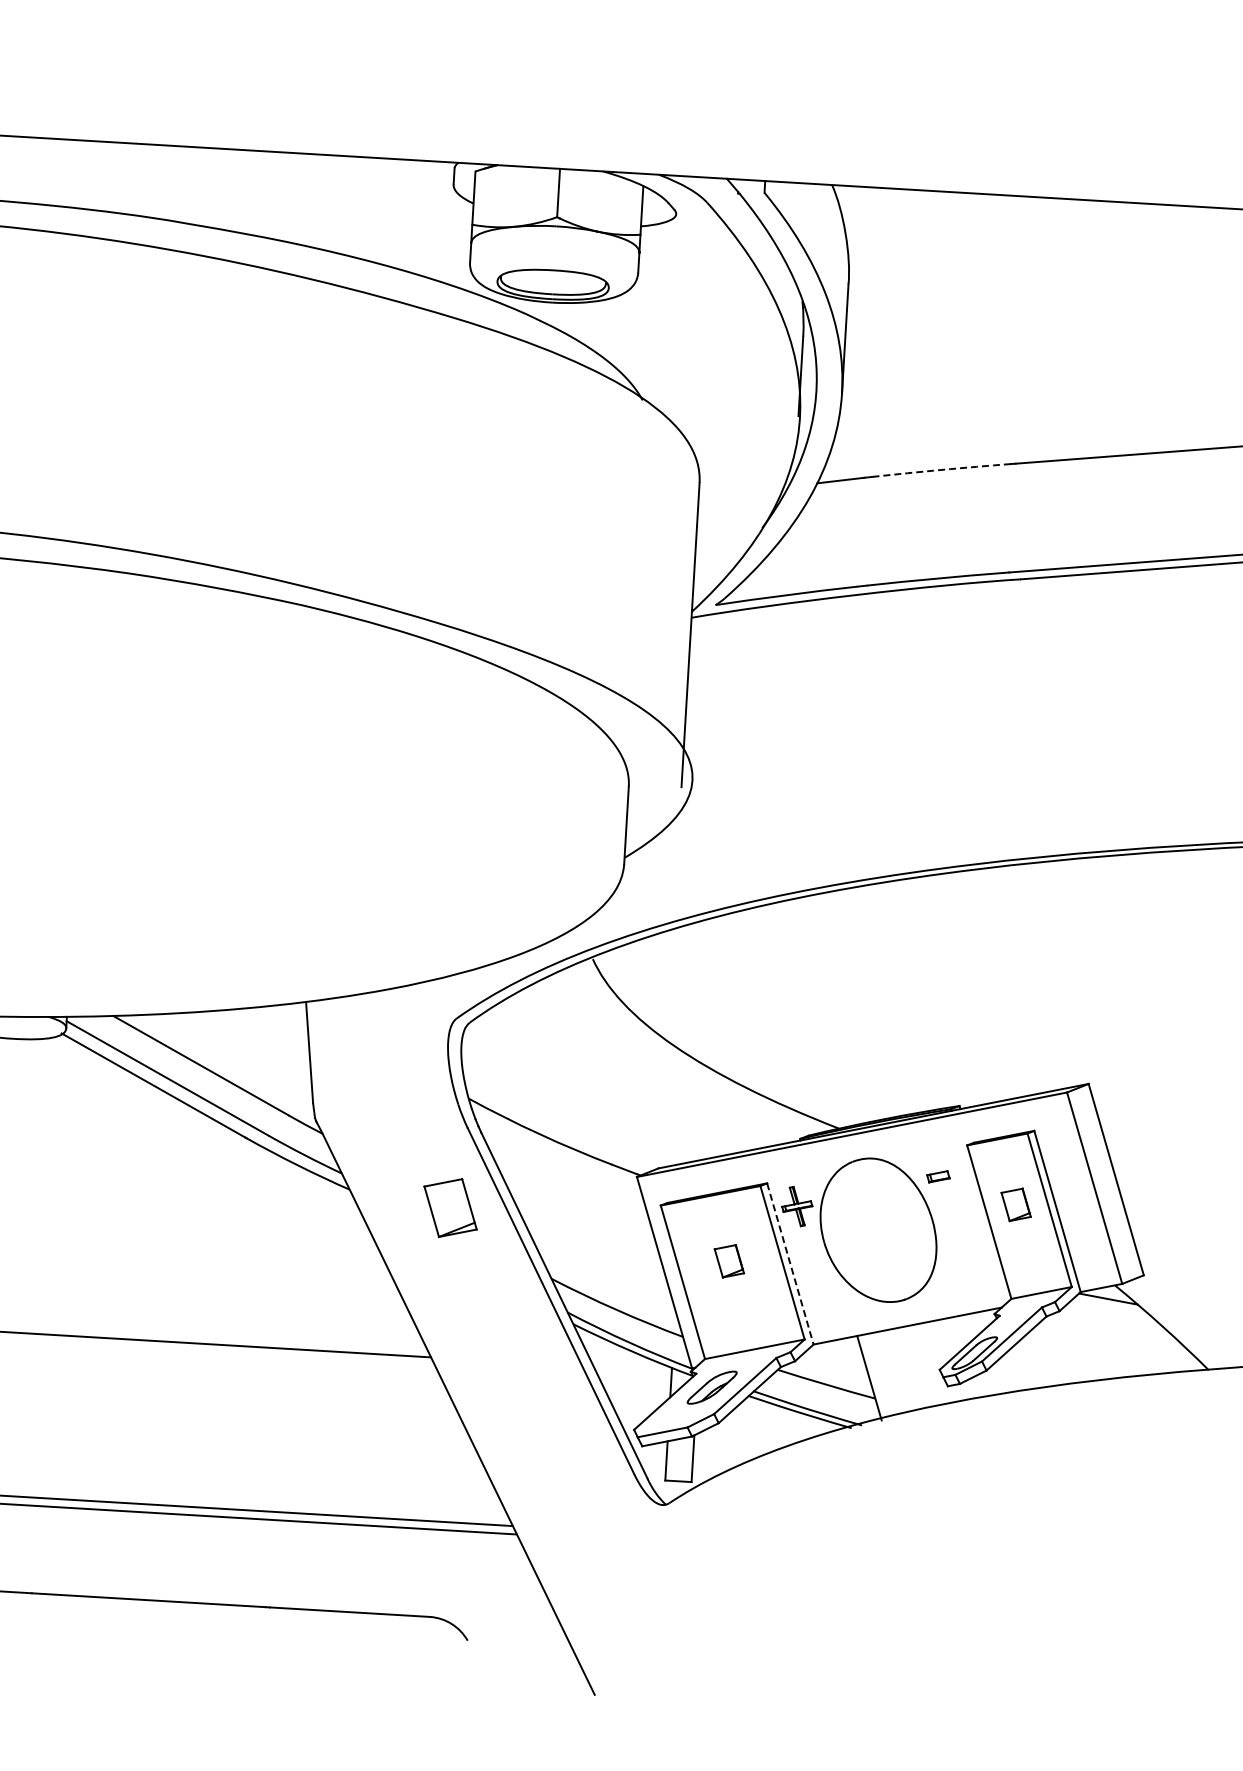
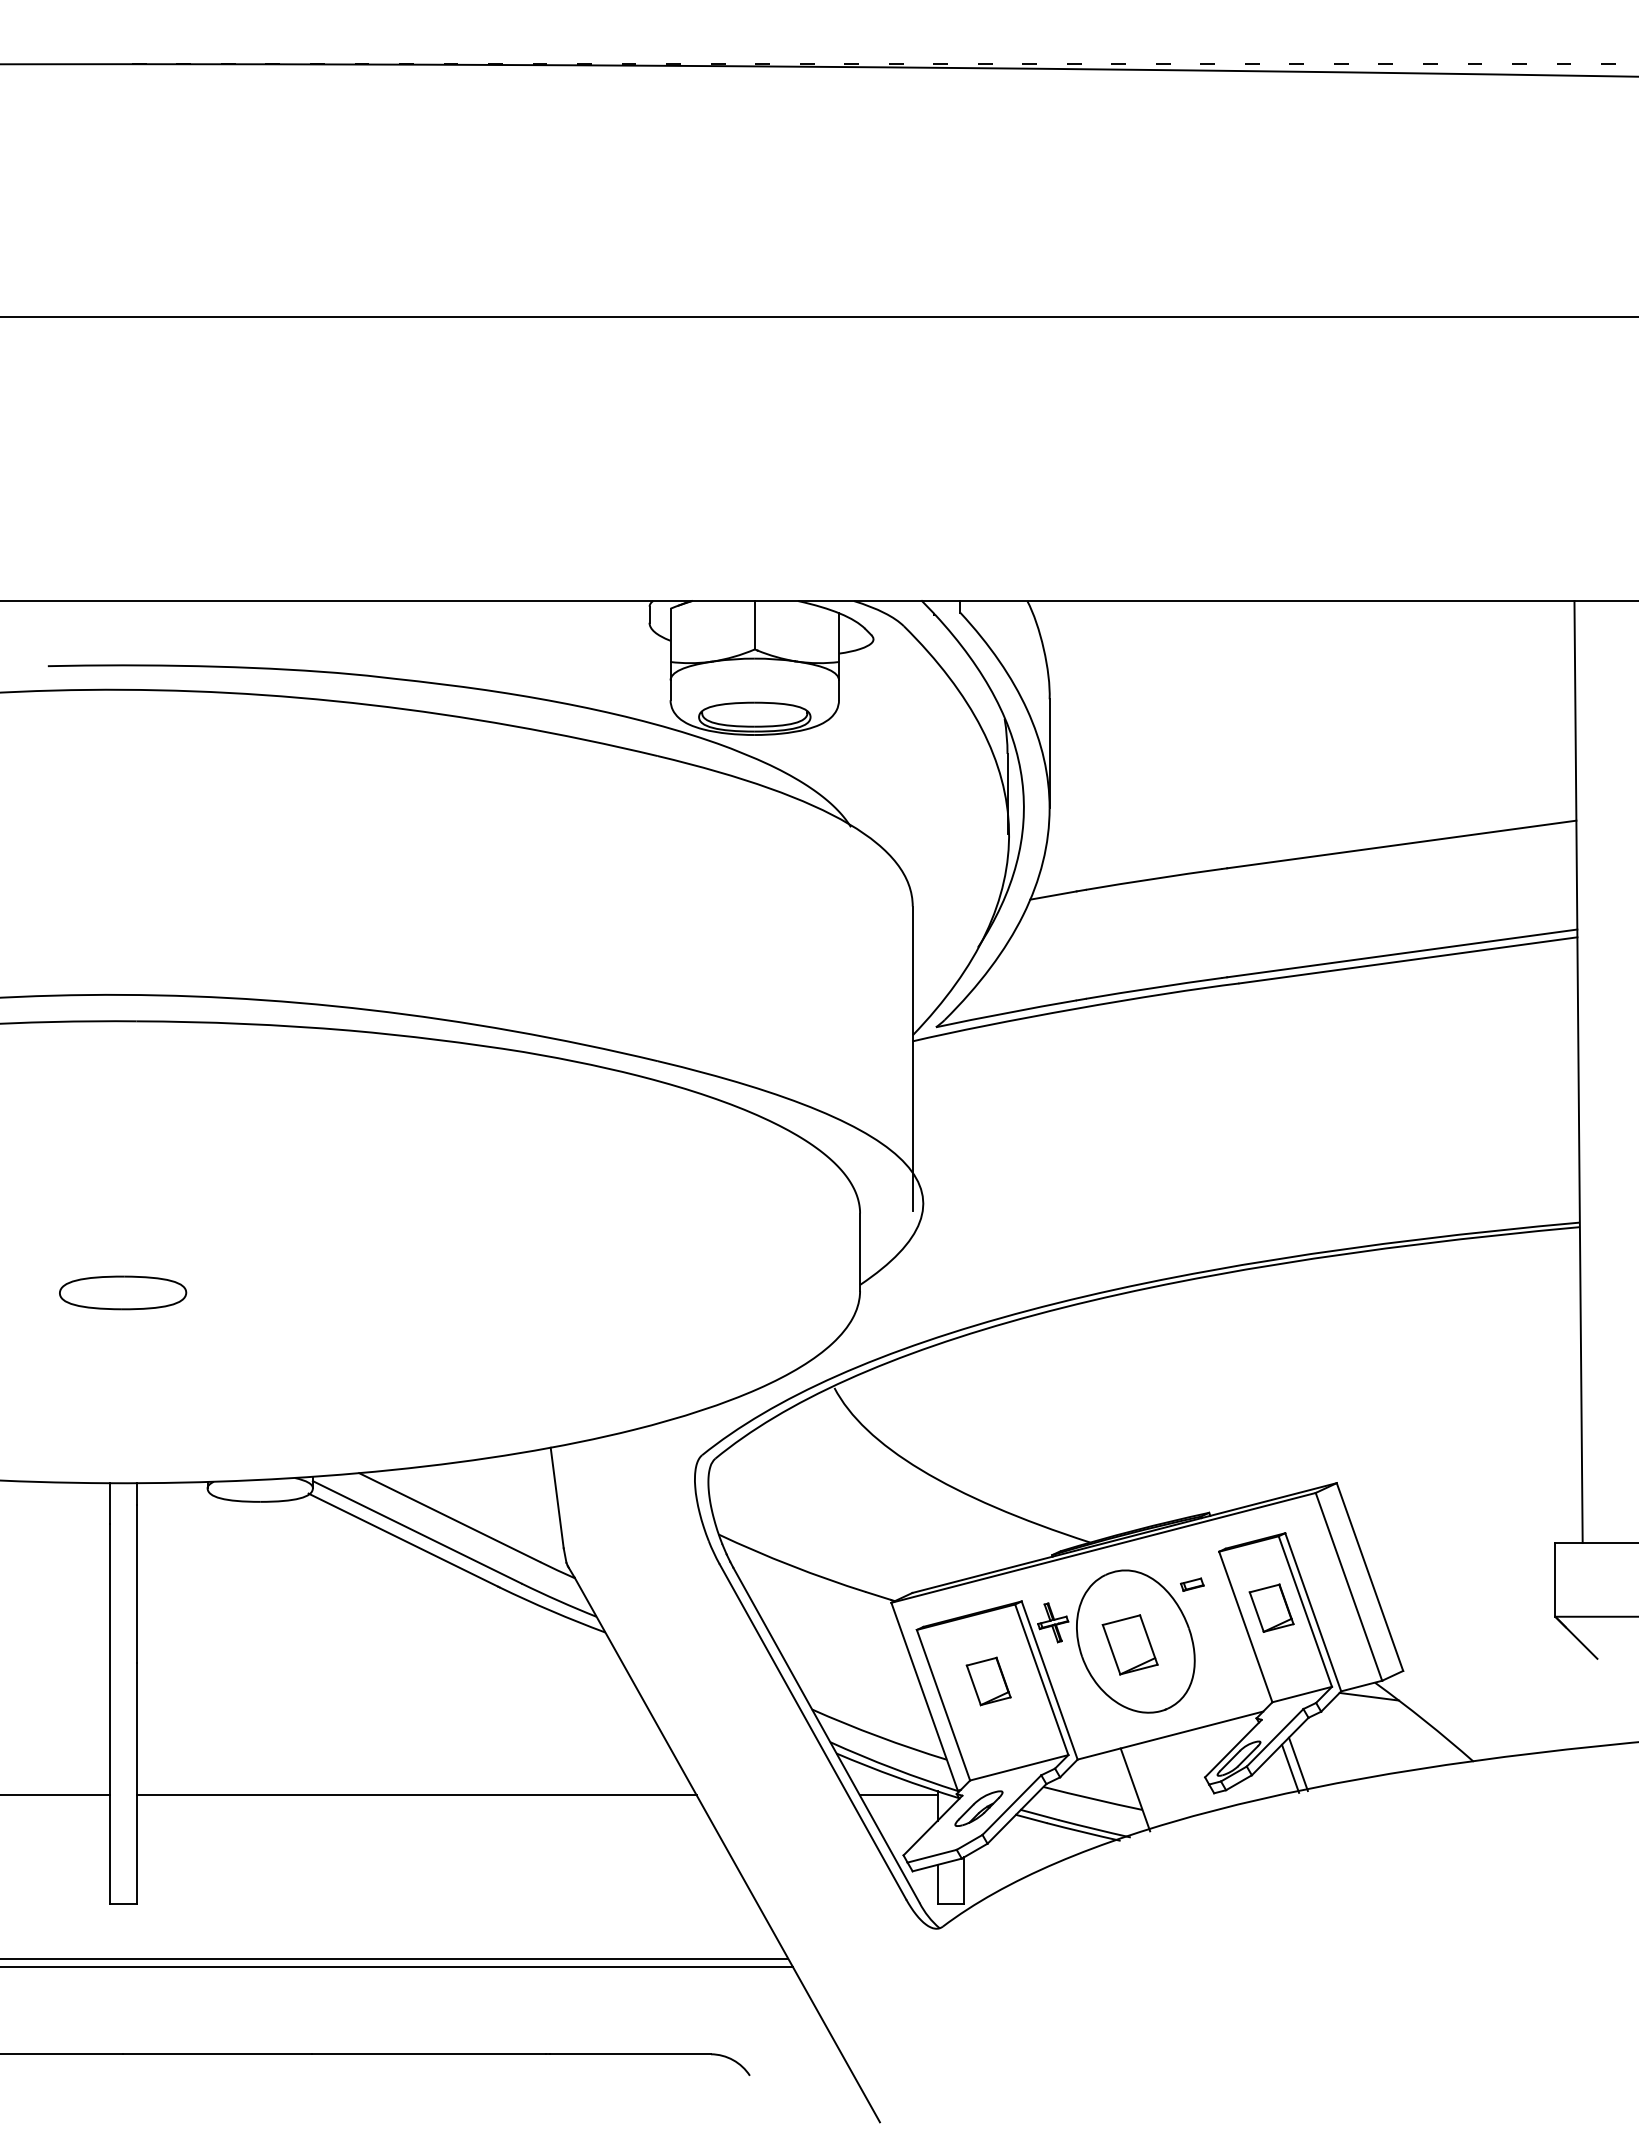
arc: (942, 469) -> (1154, 878), dashed -> solid
part: (1016, 1204) -> (1271, 1607), size x1.43
part: (449, 1207) -> (1129, 1644), moved
part: (729, 1261) -> (988, 1681), size x1.43
line: (790, 1263) -> (1049, 1680), dashed -> solid
line: (1032, 1362) -> (1297, 1764), added
line: (1025, 1366) -> (1290, 1768), added
line: (632, 1369) -> (898, 1795), added

